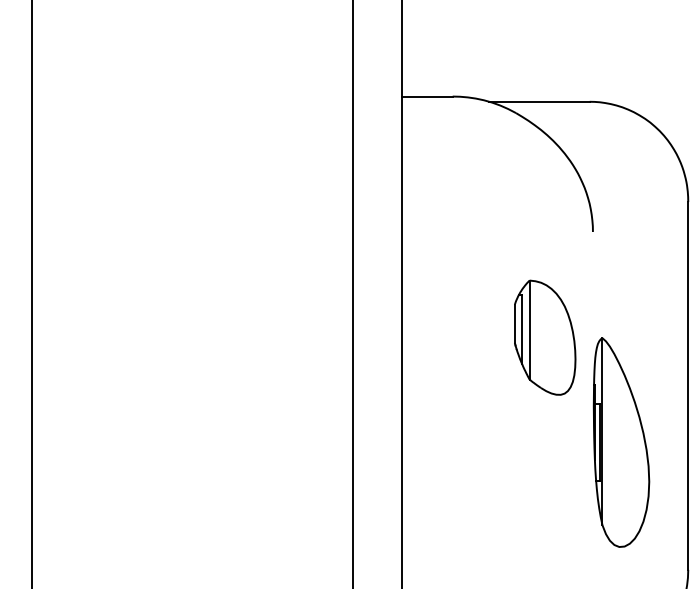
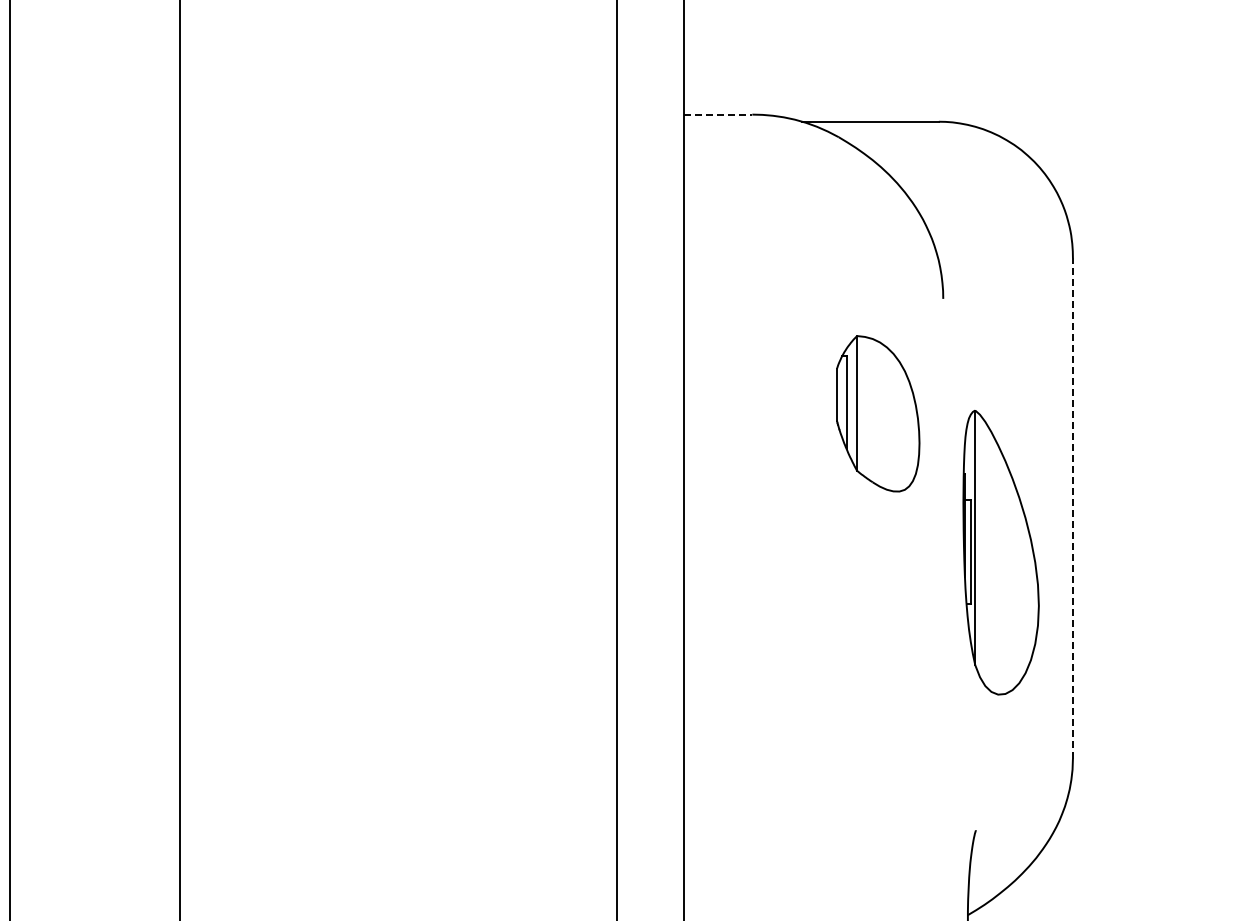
line: (427, 96) -> (718, 114), solid -> dashed
part: (545, 337) -> (878, 413), moved
line: (687, 385) -> (1072, 507), solid -> dashed
part: (621, 442) -> (1000, 552), moved

